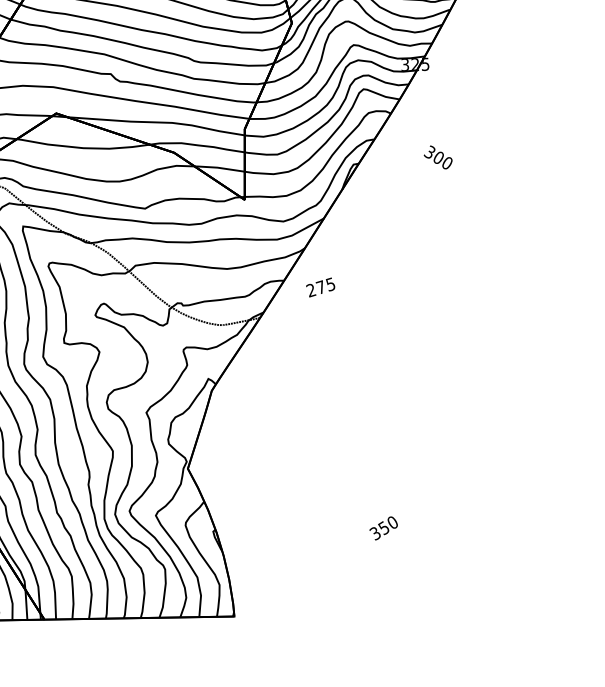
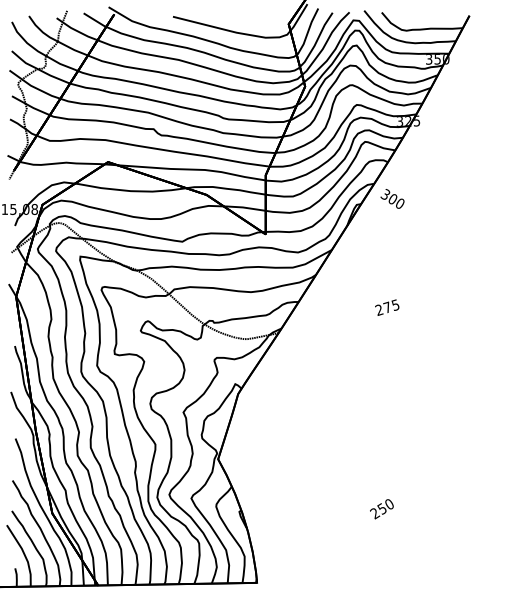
text: (438, 156) -> (392, 198), moved
text: (321, 287) -> (387, 307), moved
text: (376, 533) -> (375, 513), 350 -> 250

